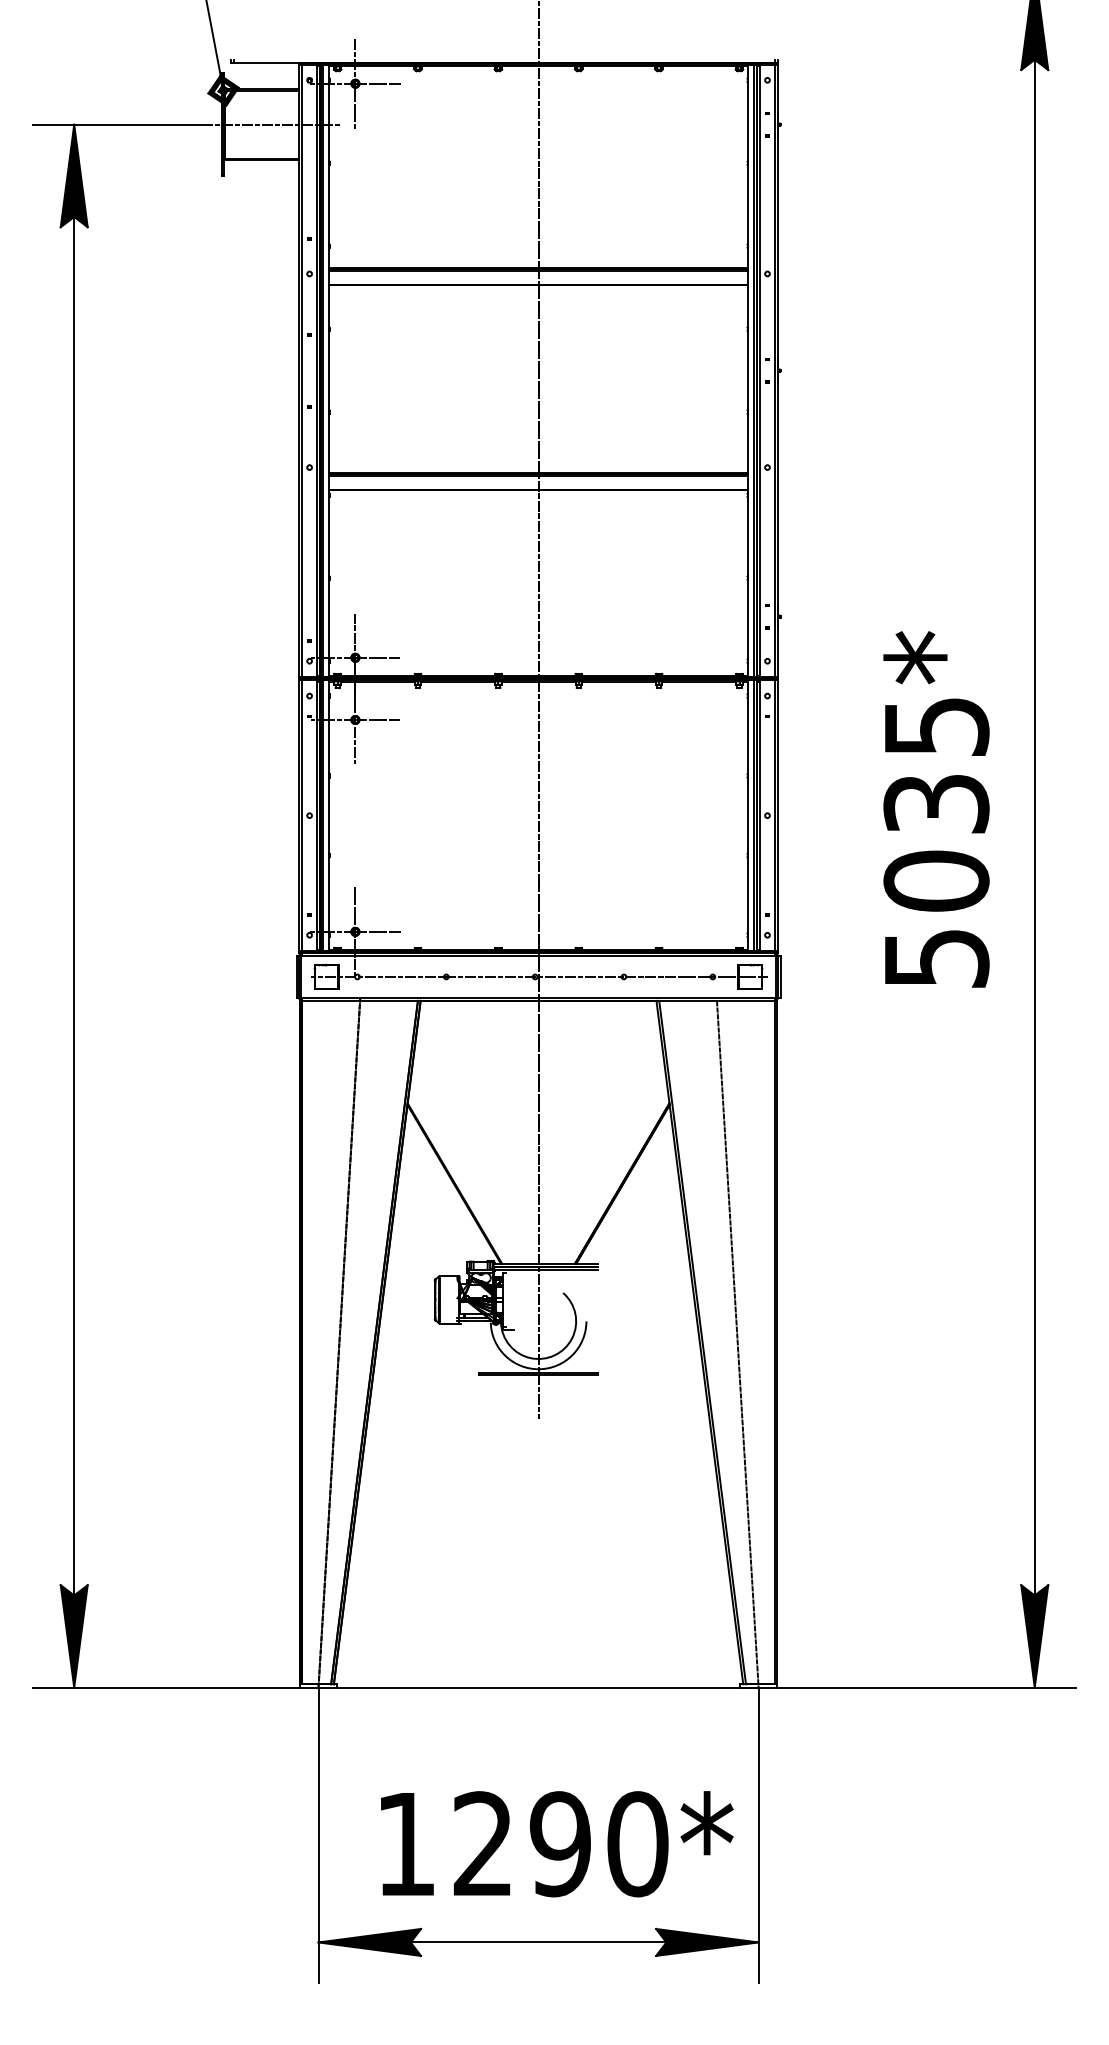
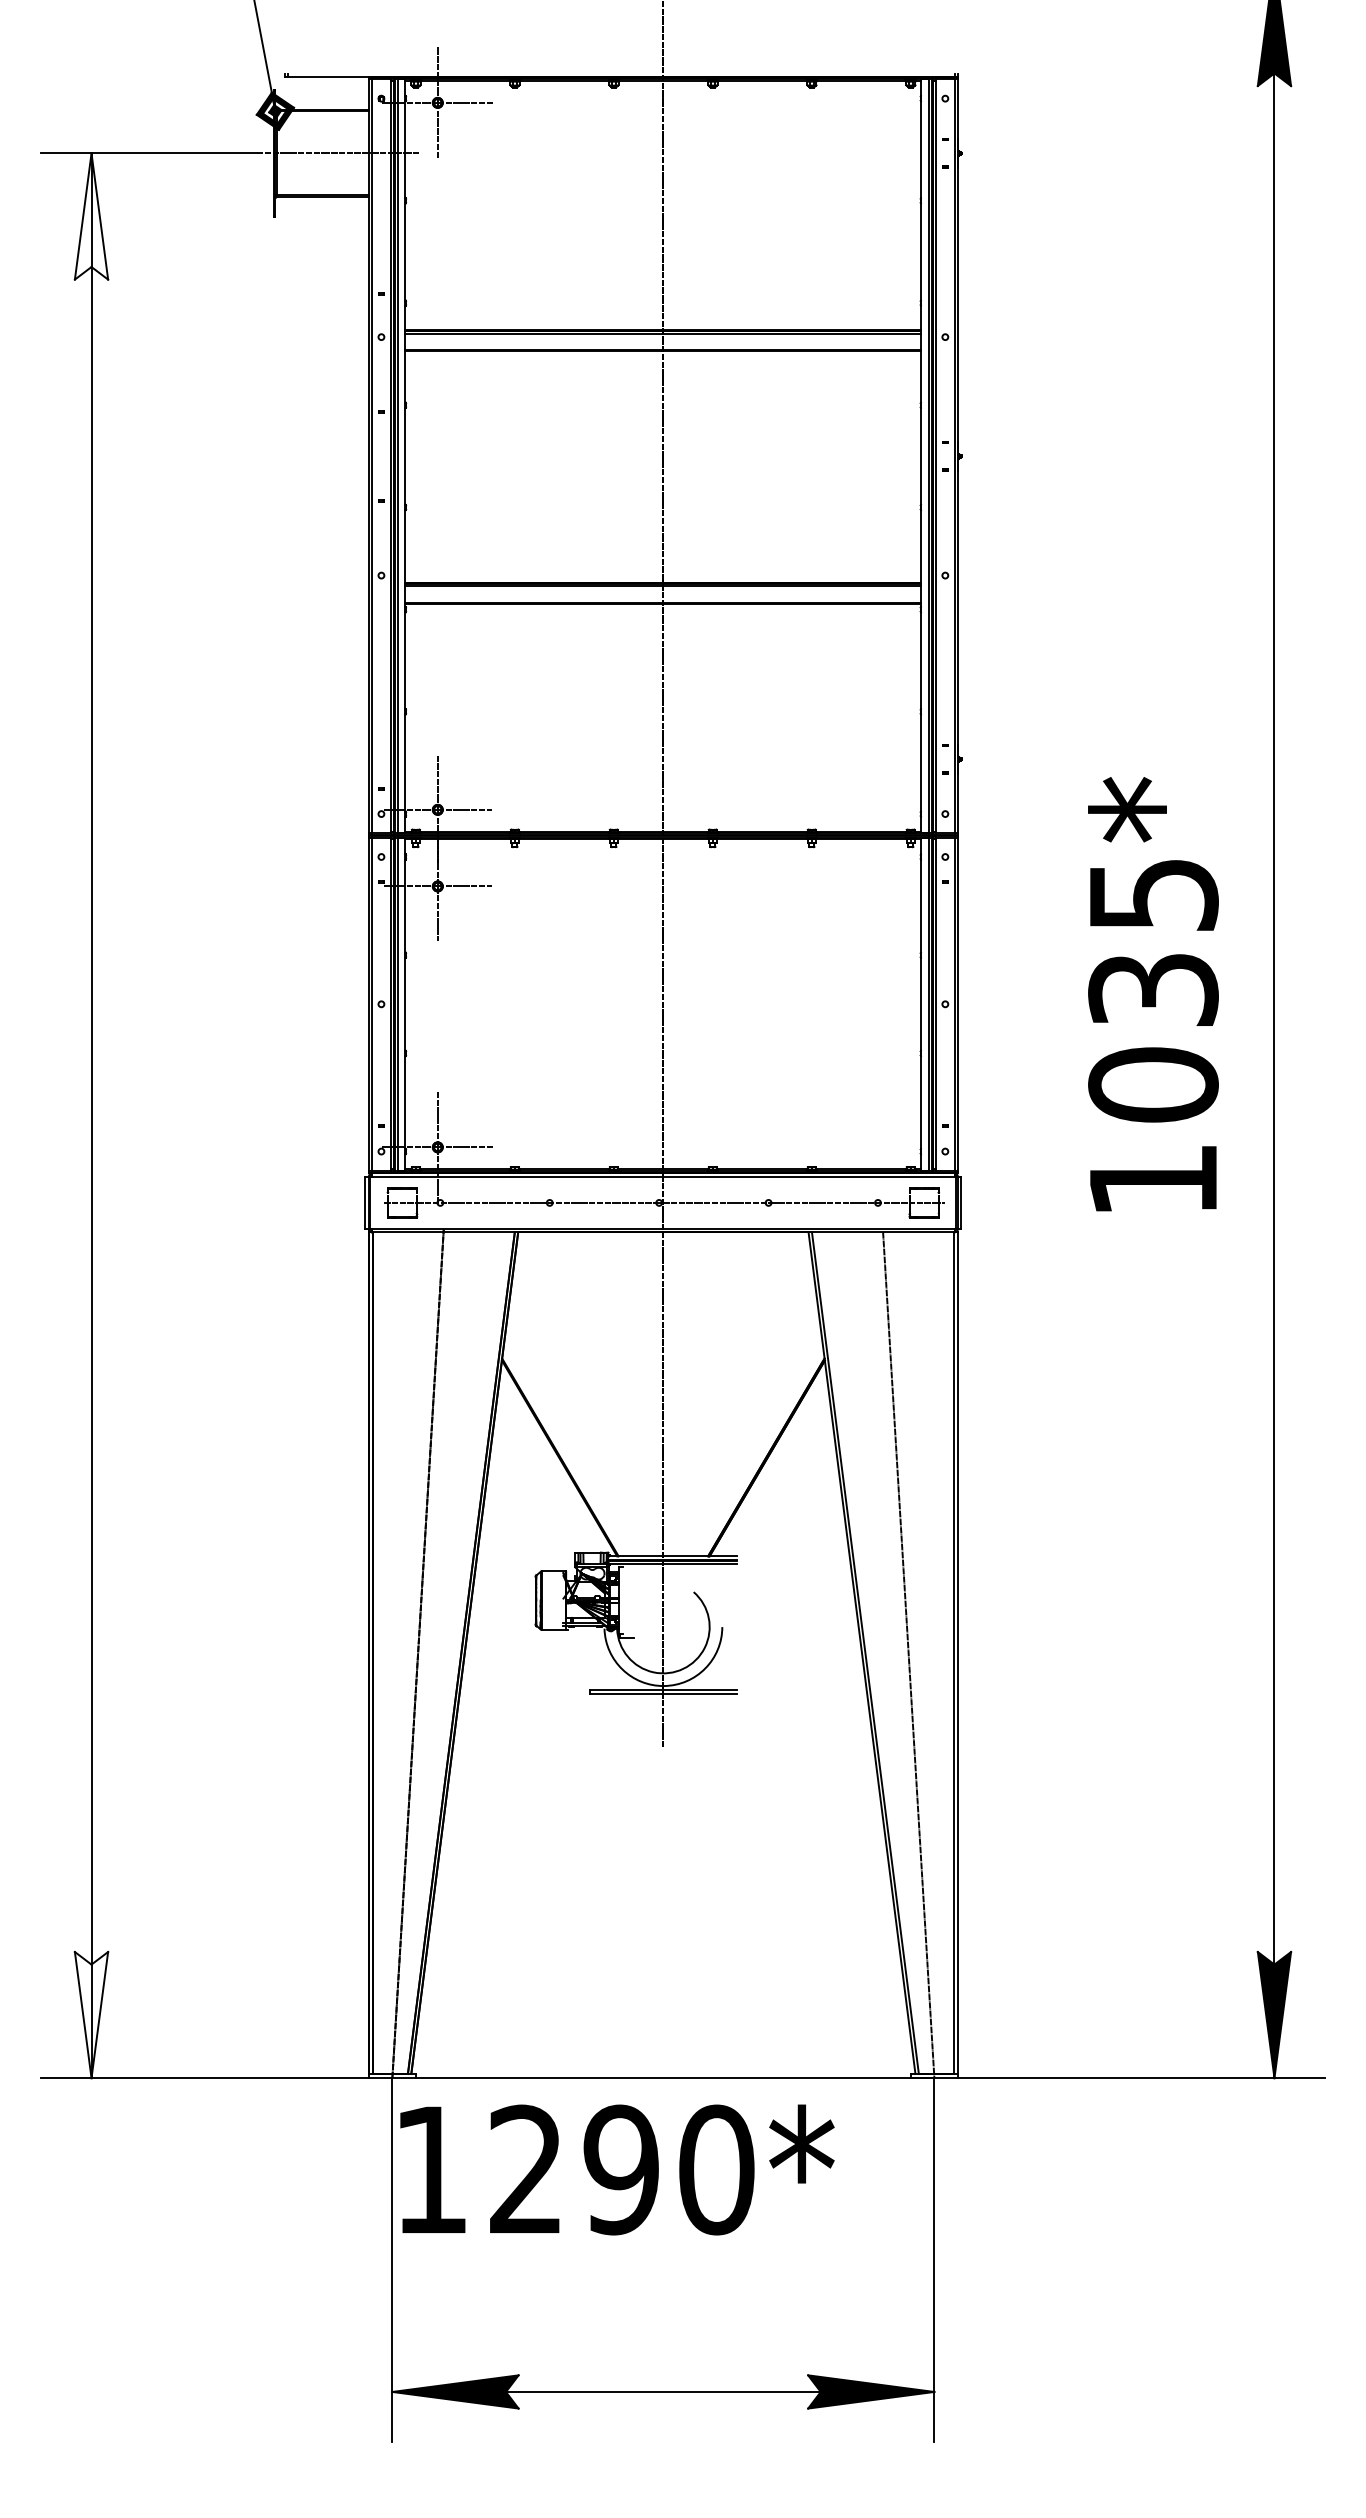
fill: (74, 175) -> (91, 216), removed
text: (937, 958) -> (1154, 1180), 5035* -> 1035*
fill: (74, 1635) -> (91, 2014), removed
text: (557, 1843) -> (617, 2169), moved

